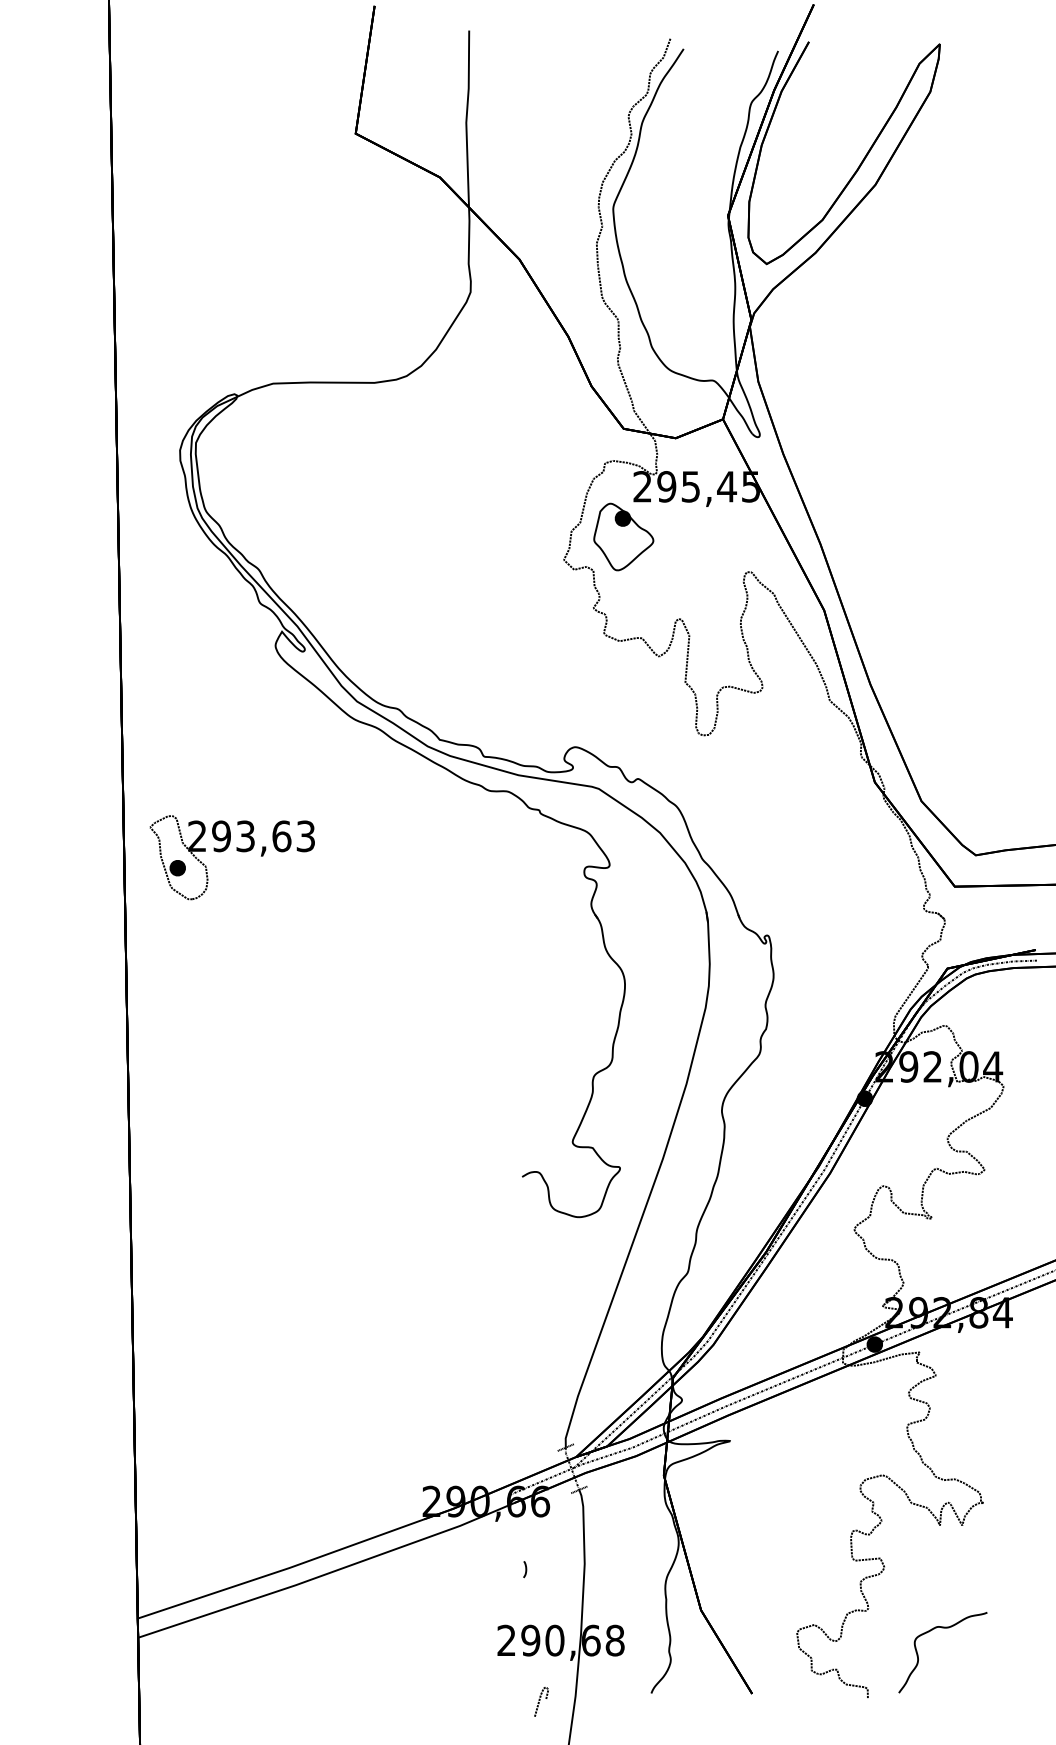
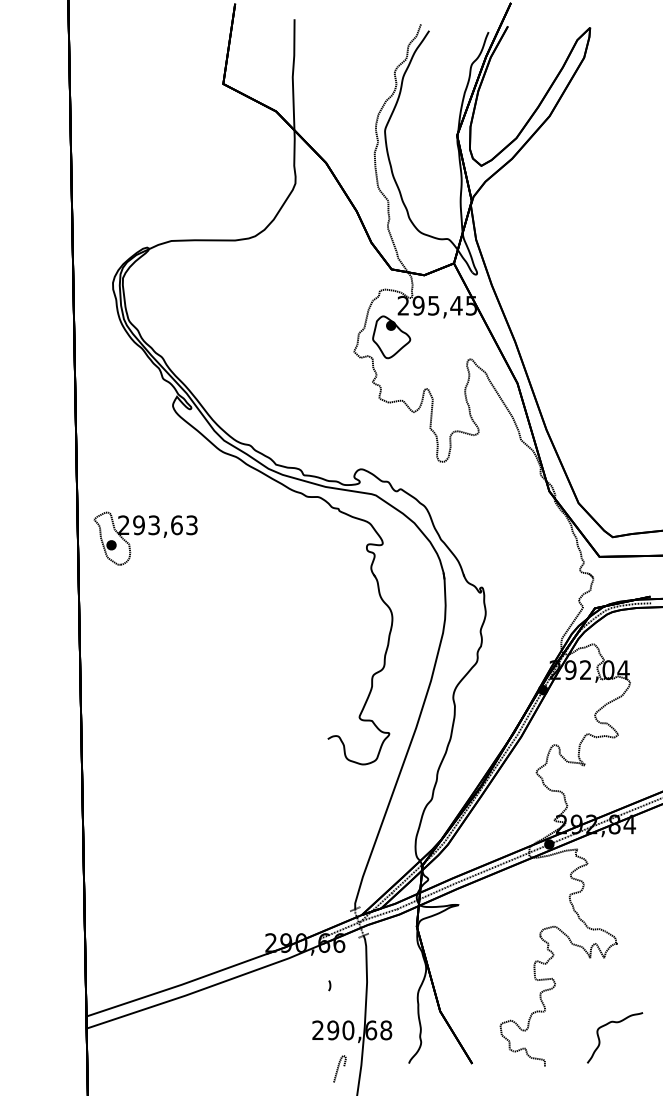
part: (943, 1629) -> (615, 1023), moved
part: (540, 1701) -> (339, 1068), size x1.43

